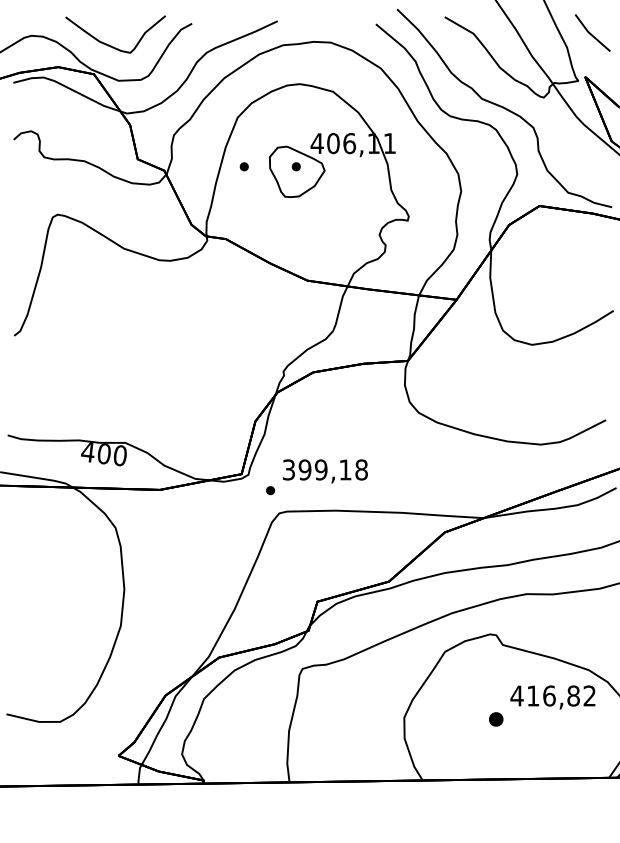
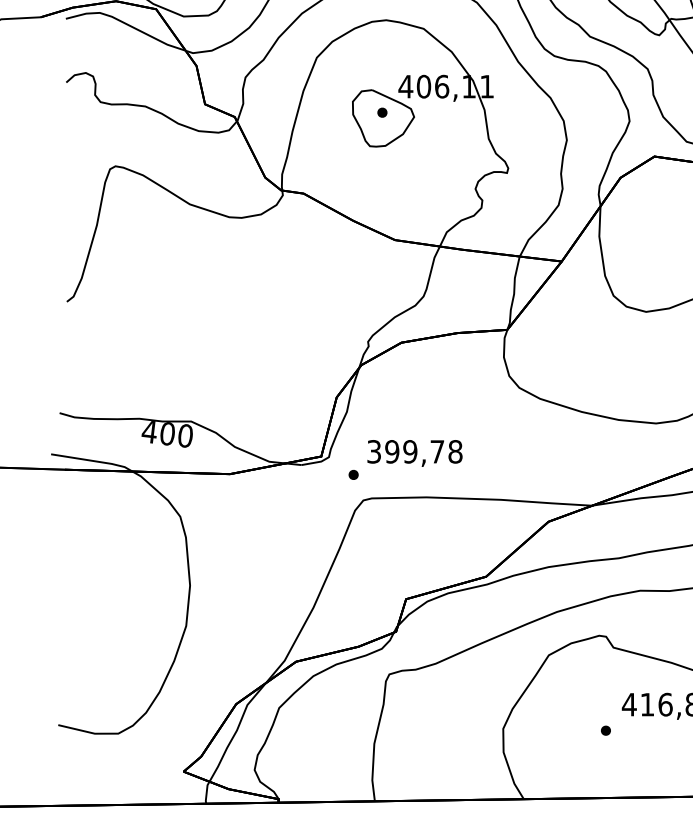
part: (243, 166) -> (323, 112), removed
text: (345, 469) -> (437, 451), 399,18 -> 399,78
part: (495, 718) -> (605, 729), size x0.62

